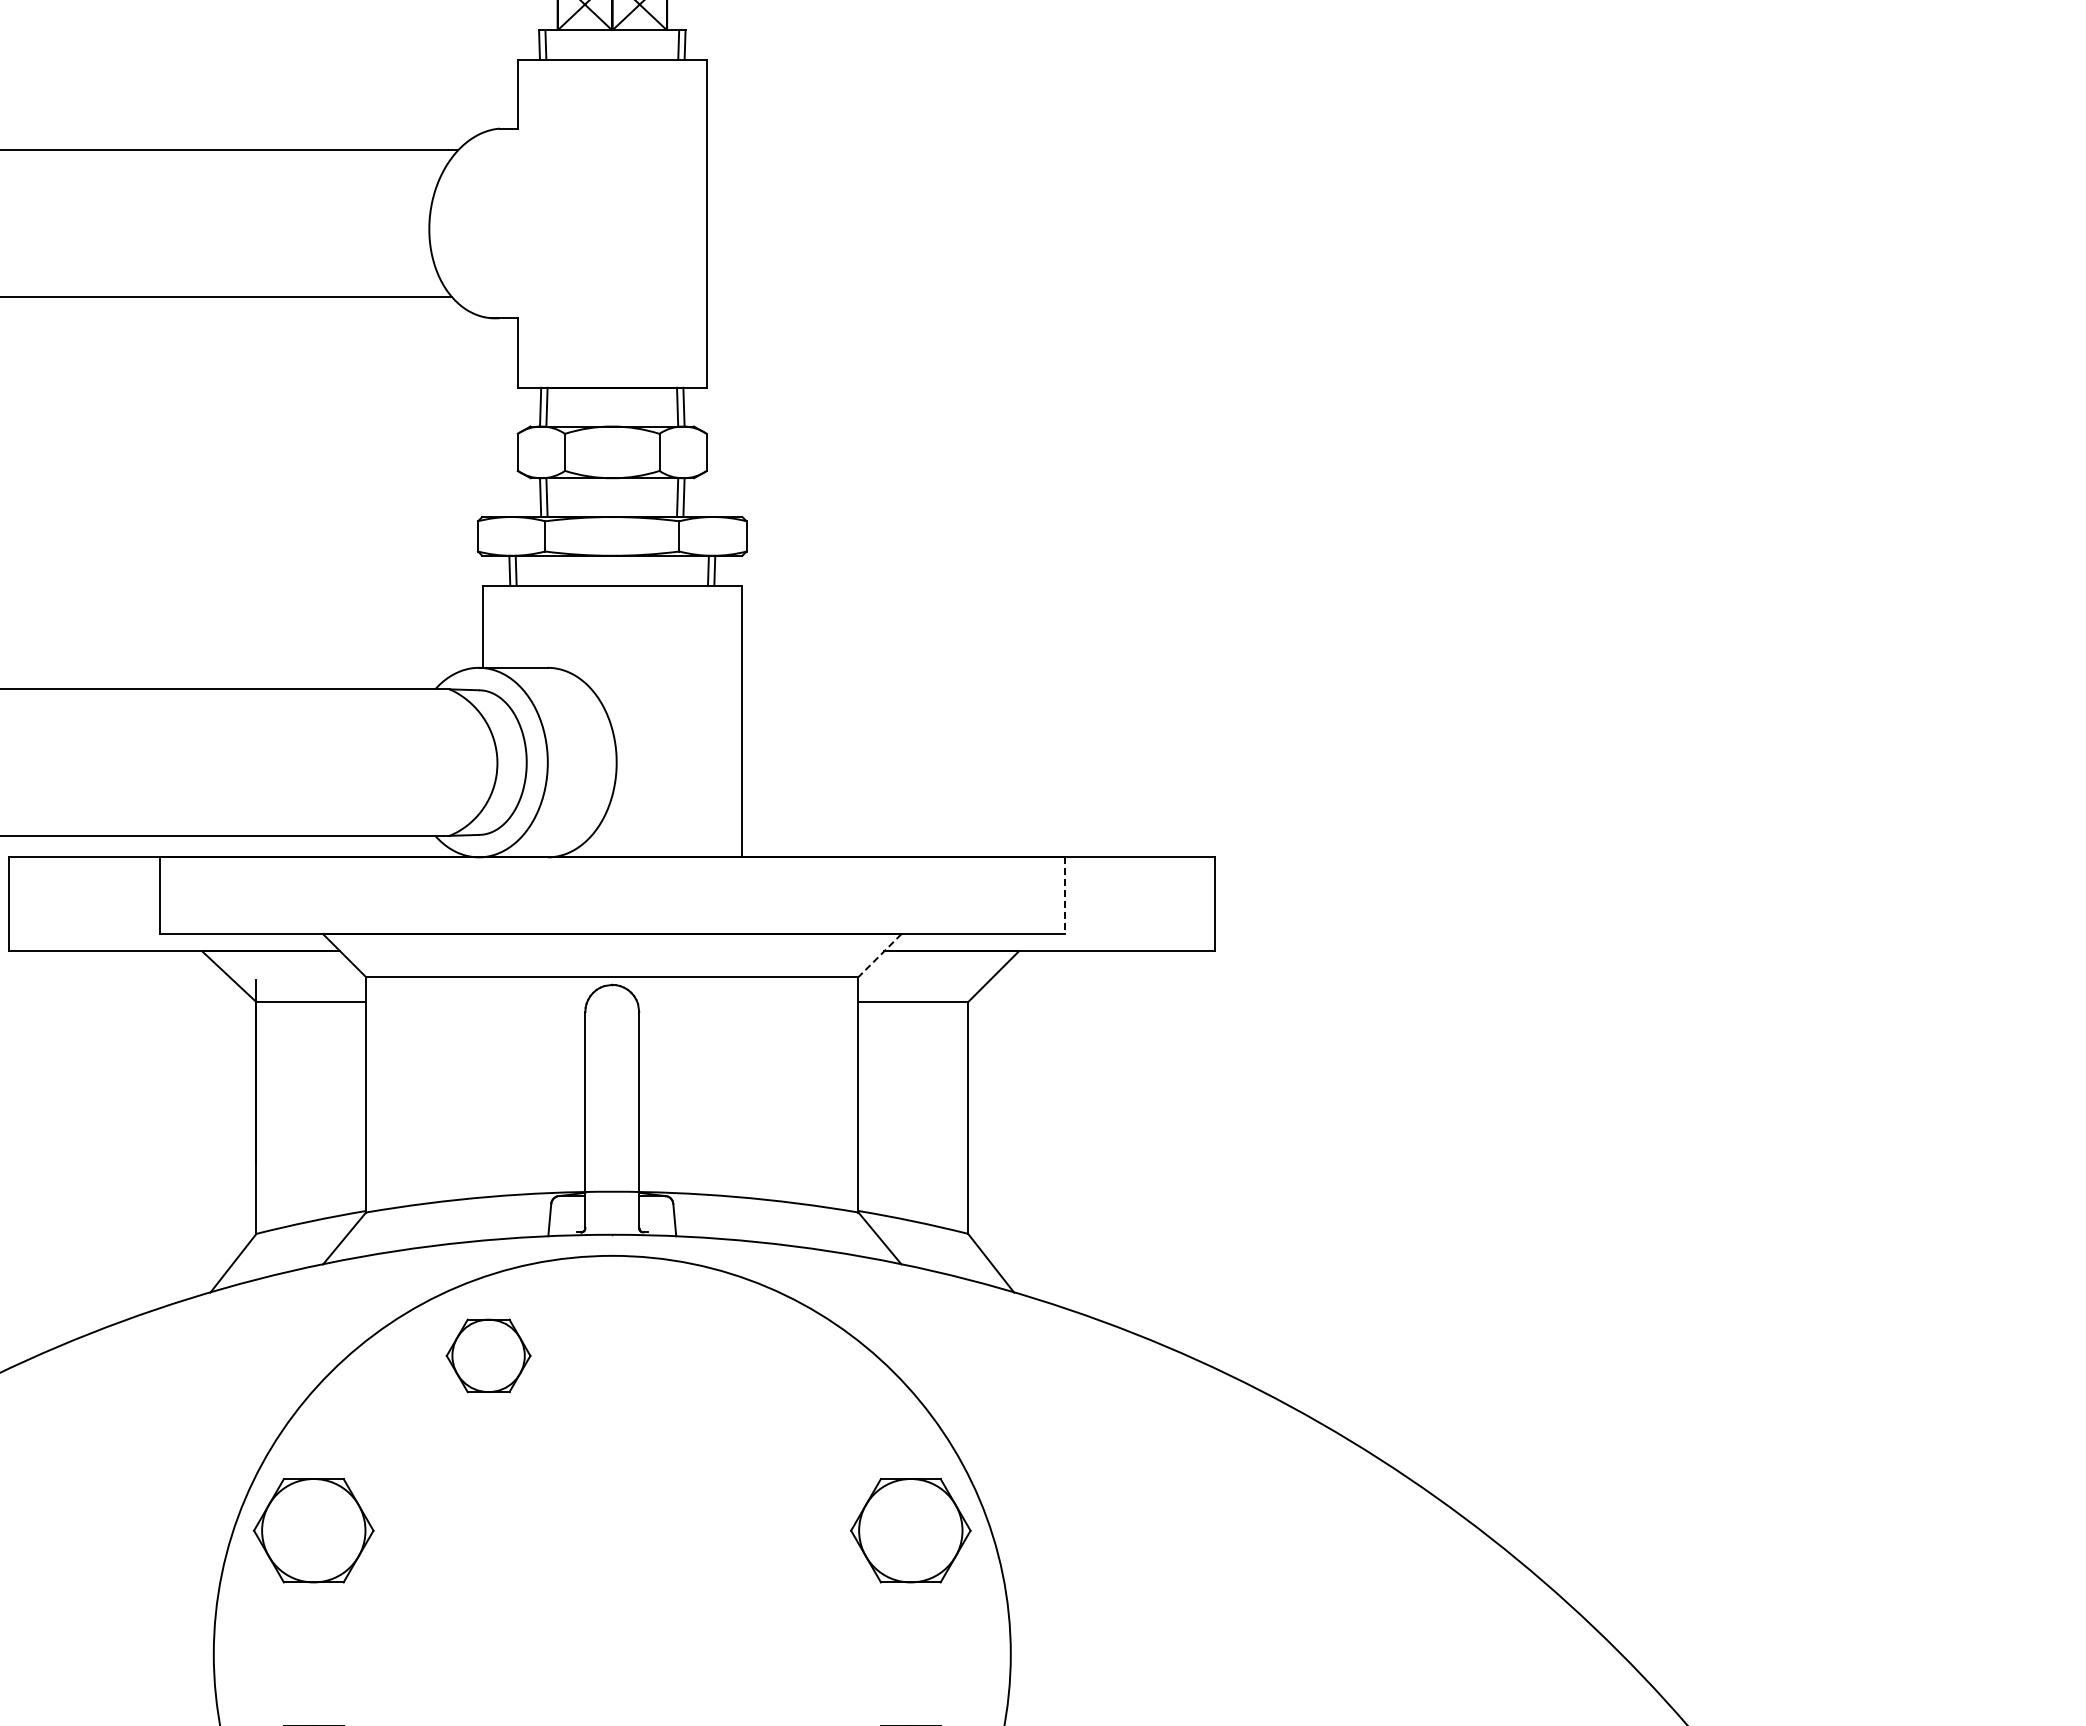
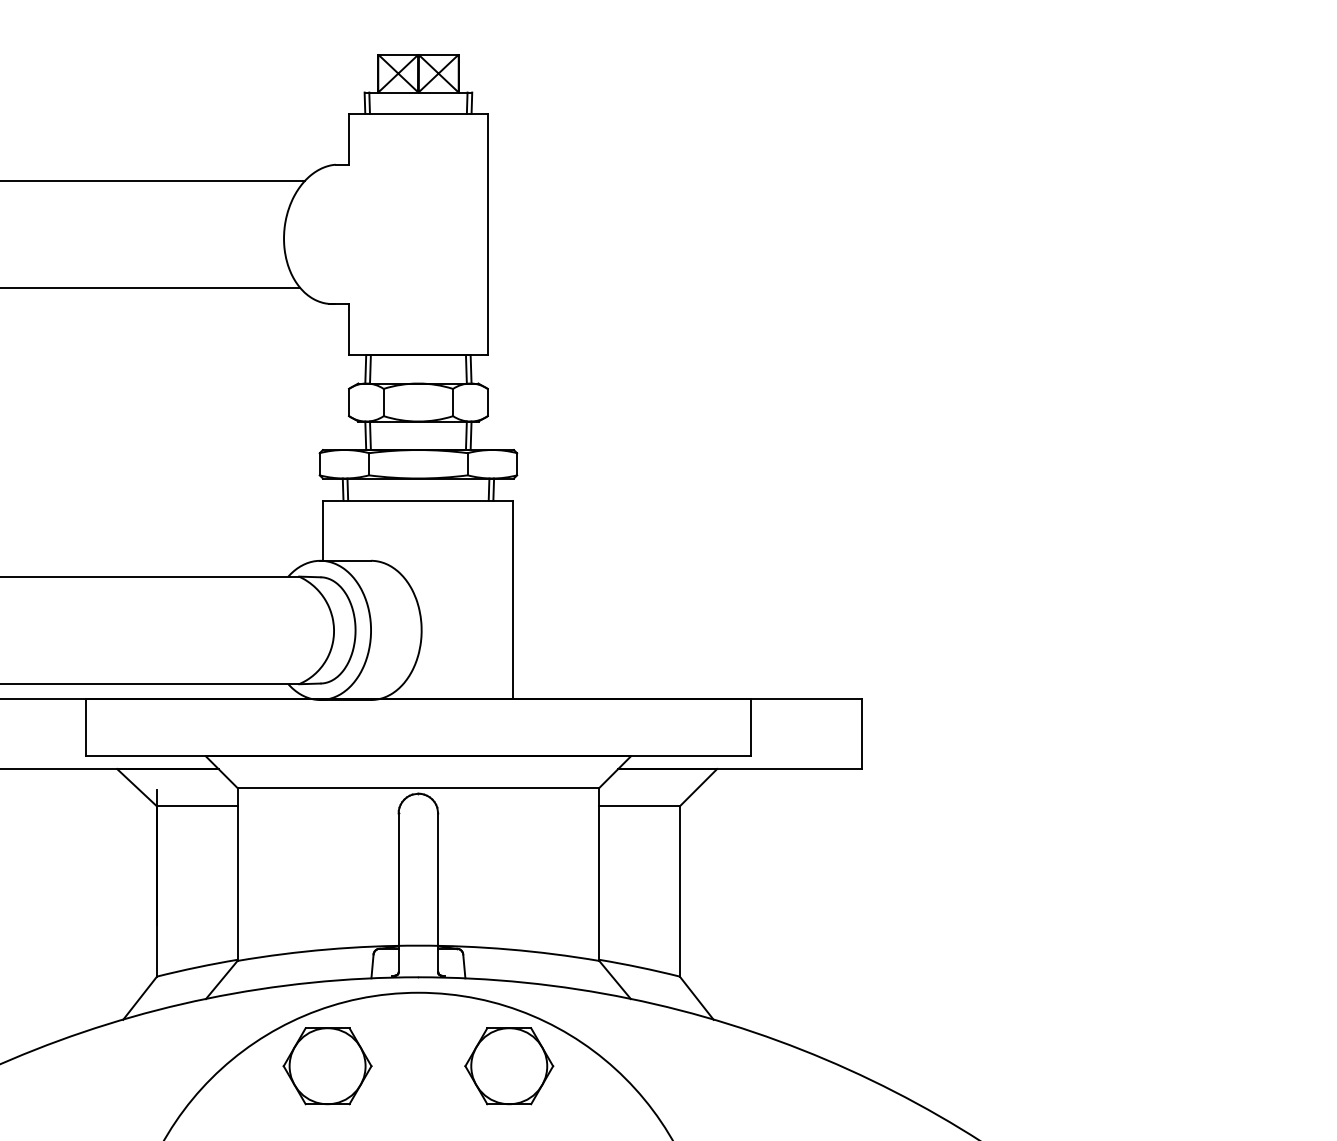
line: (1064, 895) -> (750, 728), dashed -> solid
line: (879, 955) -> (614, 772), dashed -> solid
part: (488, 1355) -> (327, 1065), size x1.43
part: (735, 1355) -> (508, 1065), added

